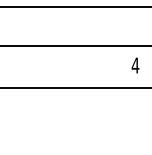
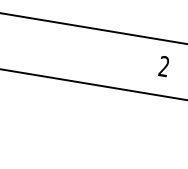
text: (135, 65) -> (164, 66), 4 -> 2

